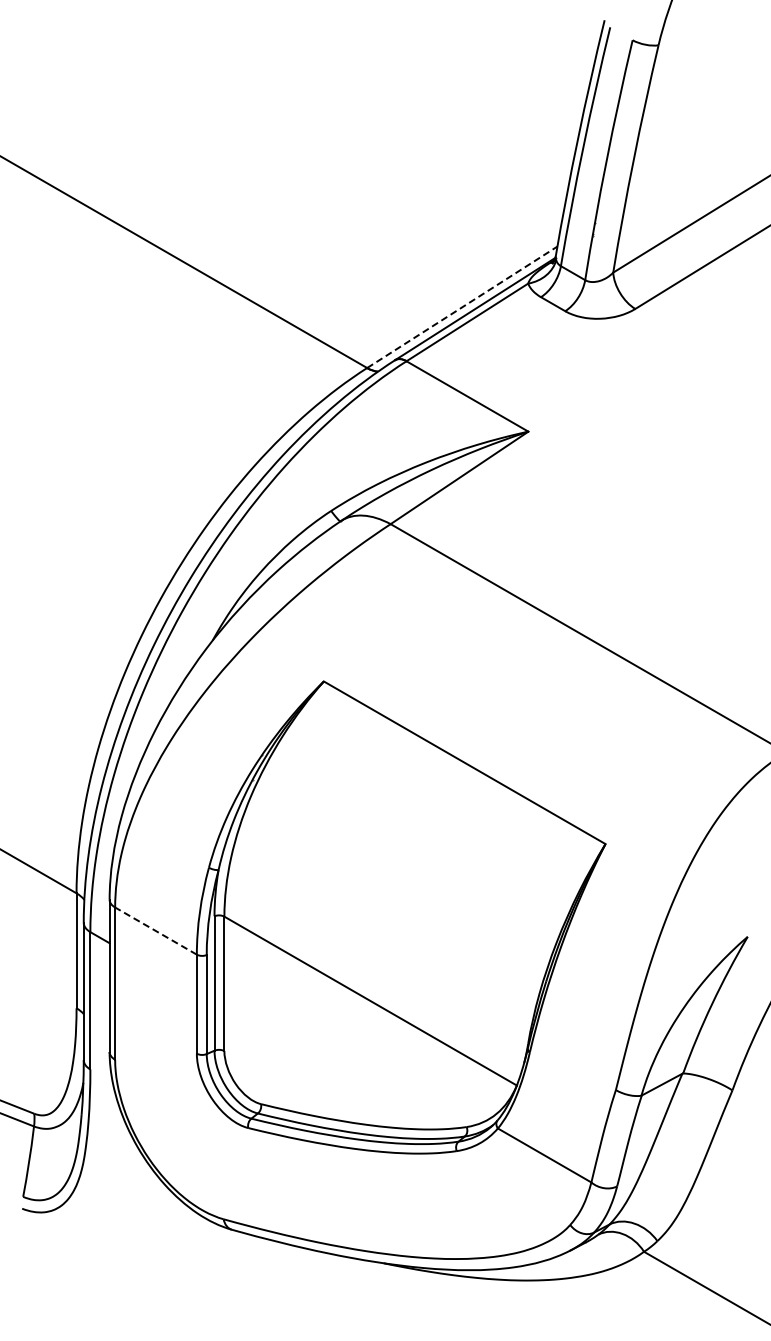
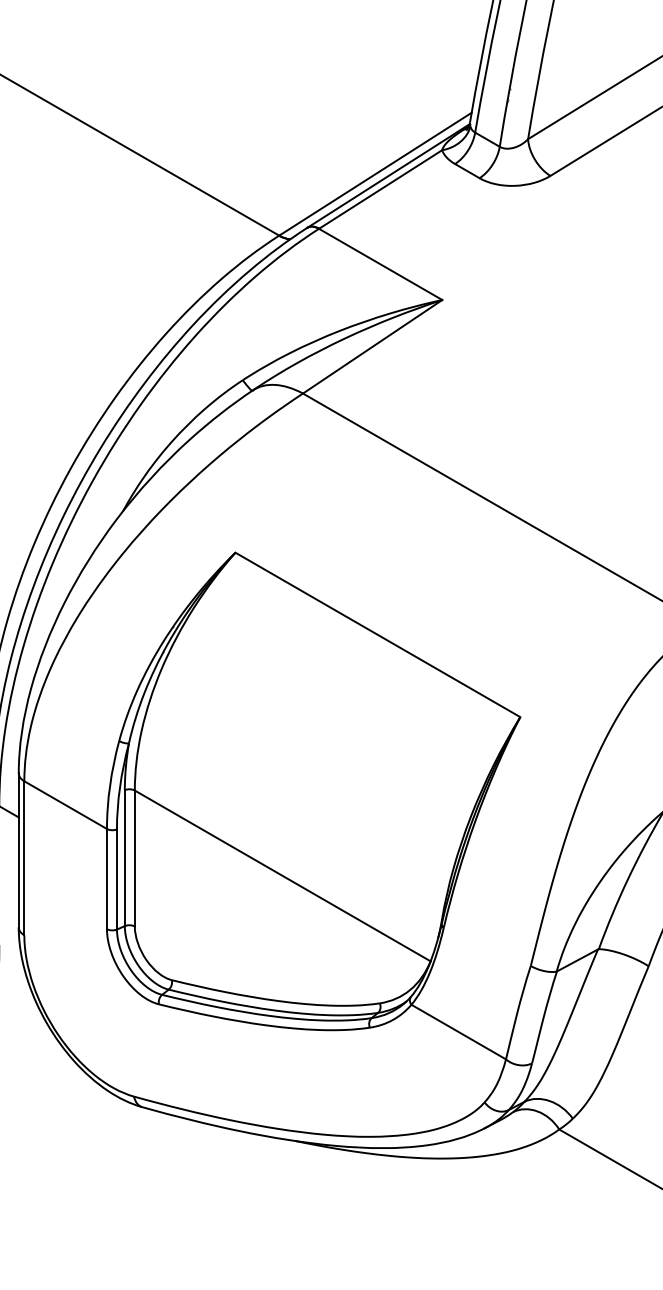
line: (462, 307) -> (375, 174), dashed -> solid
line: (155, 930) -> (65, 804), dashed -> solid

